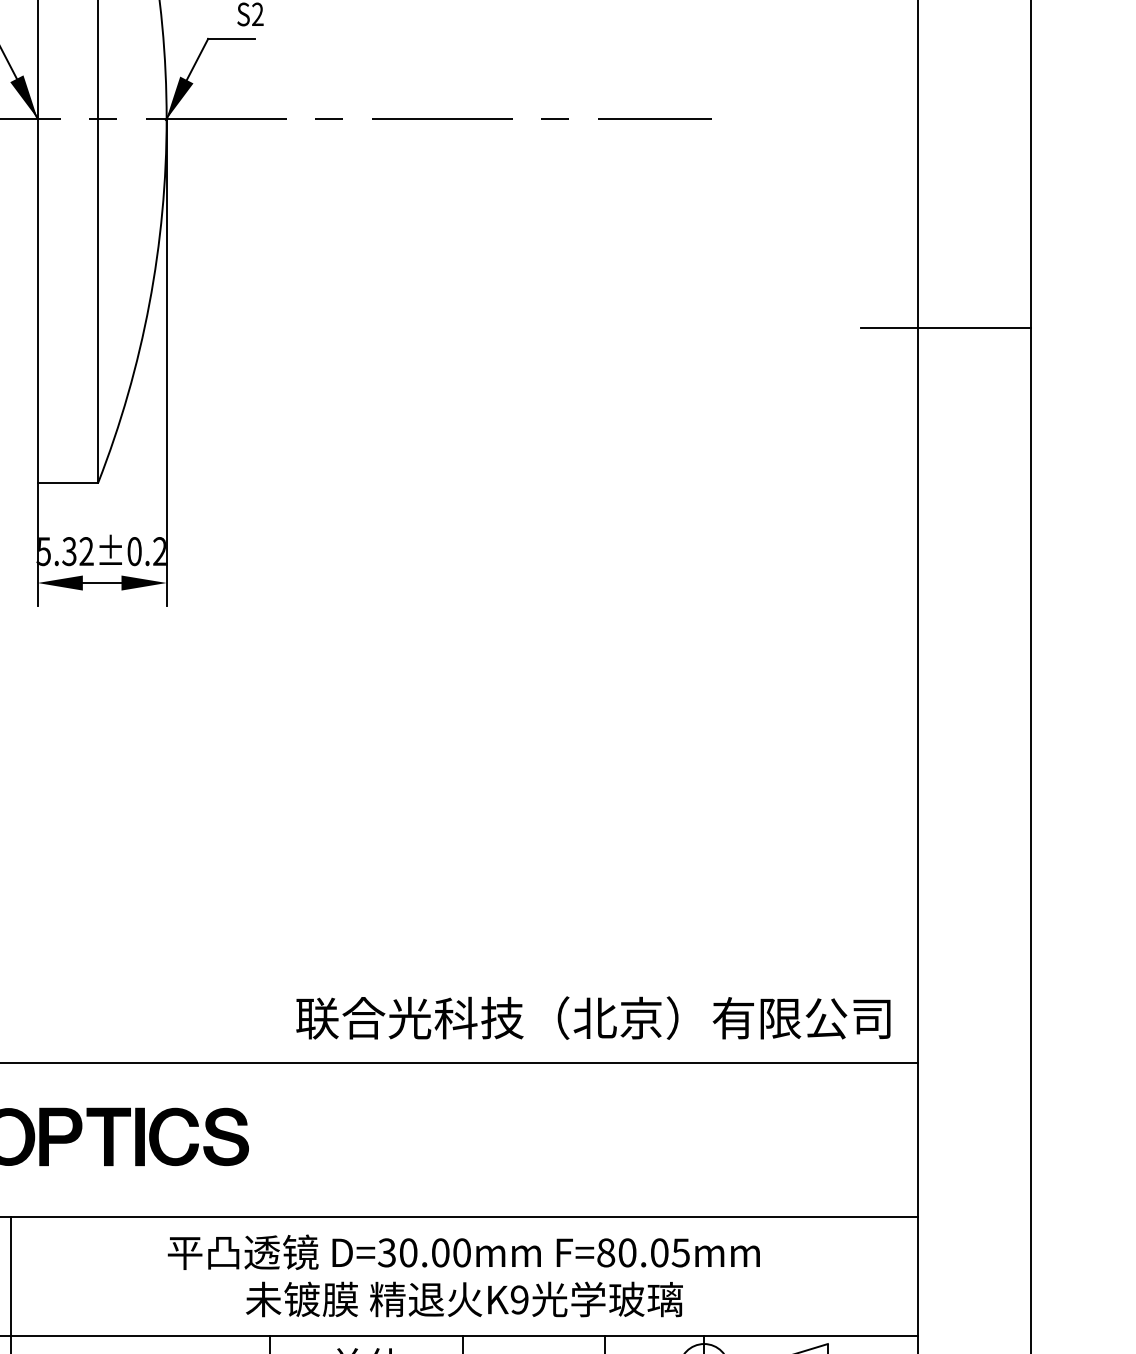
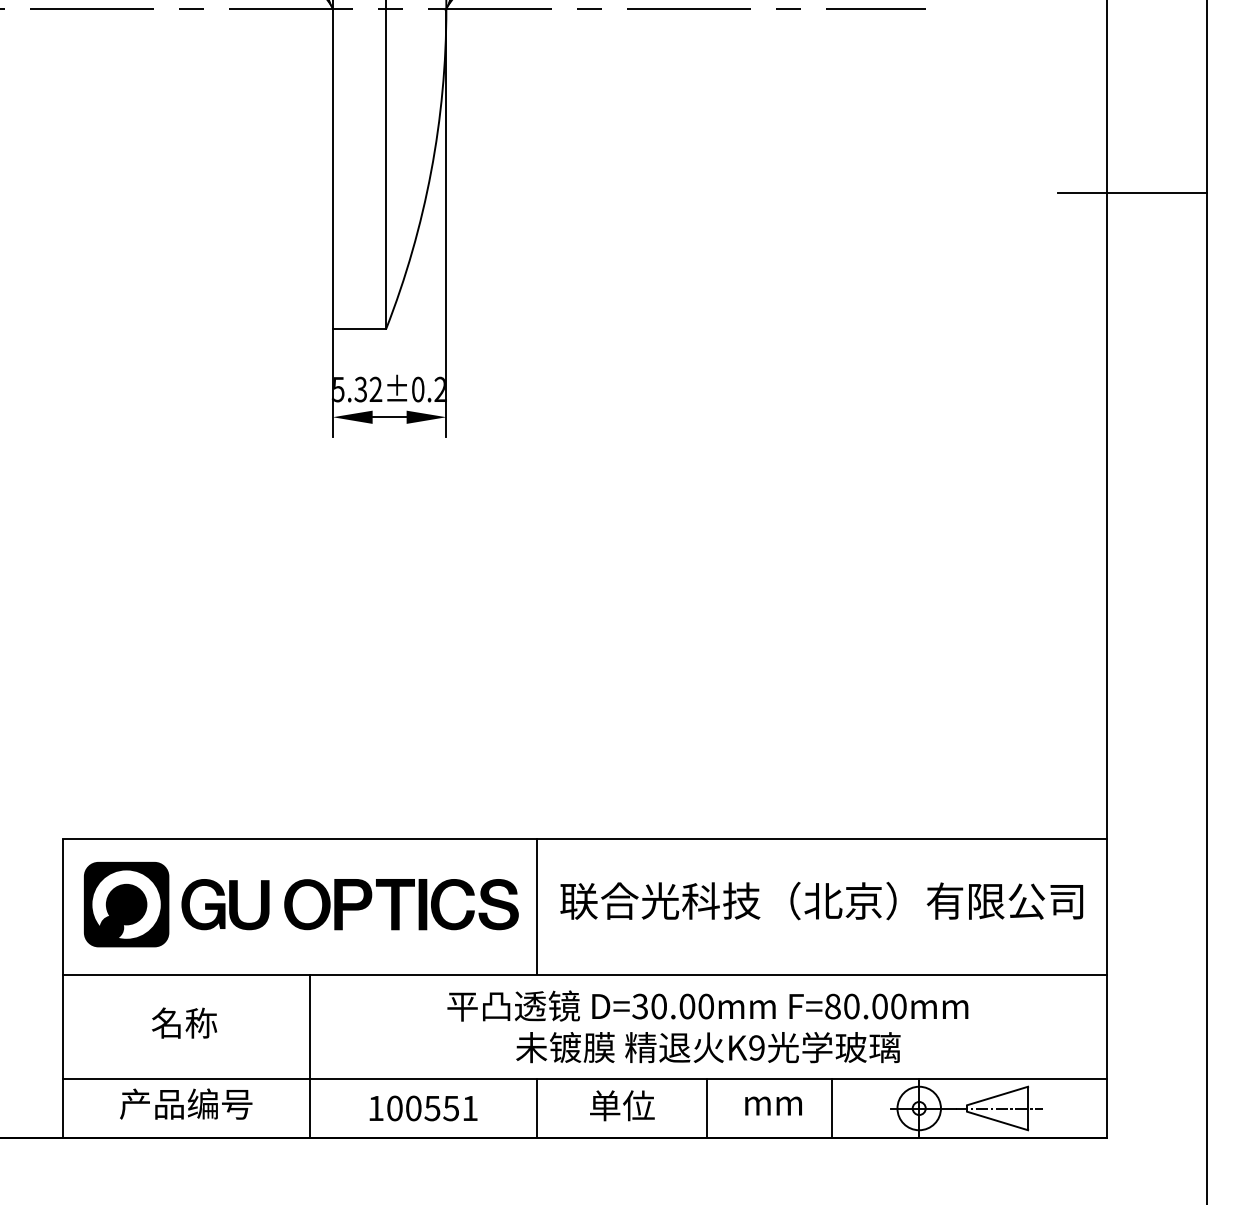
text: (593, 1017) -> (821, 900), moved
line: (269, 1139) -> (536, 906), added
text: (680, 1252) -> (898, 1006), F=80.05mm -> F=80.00mm

